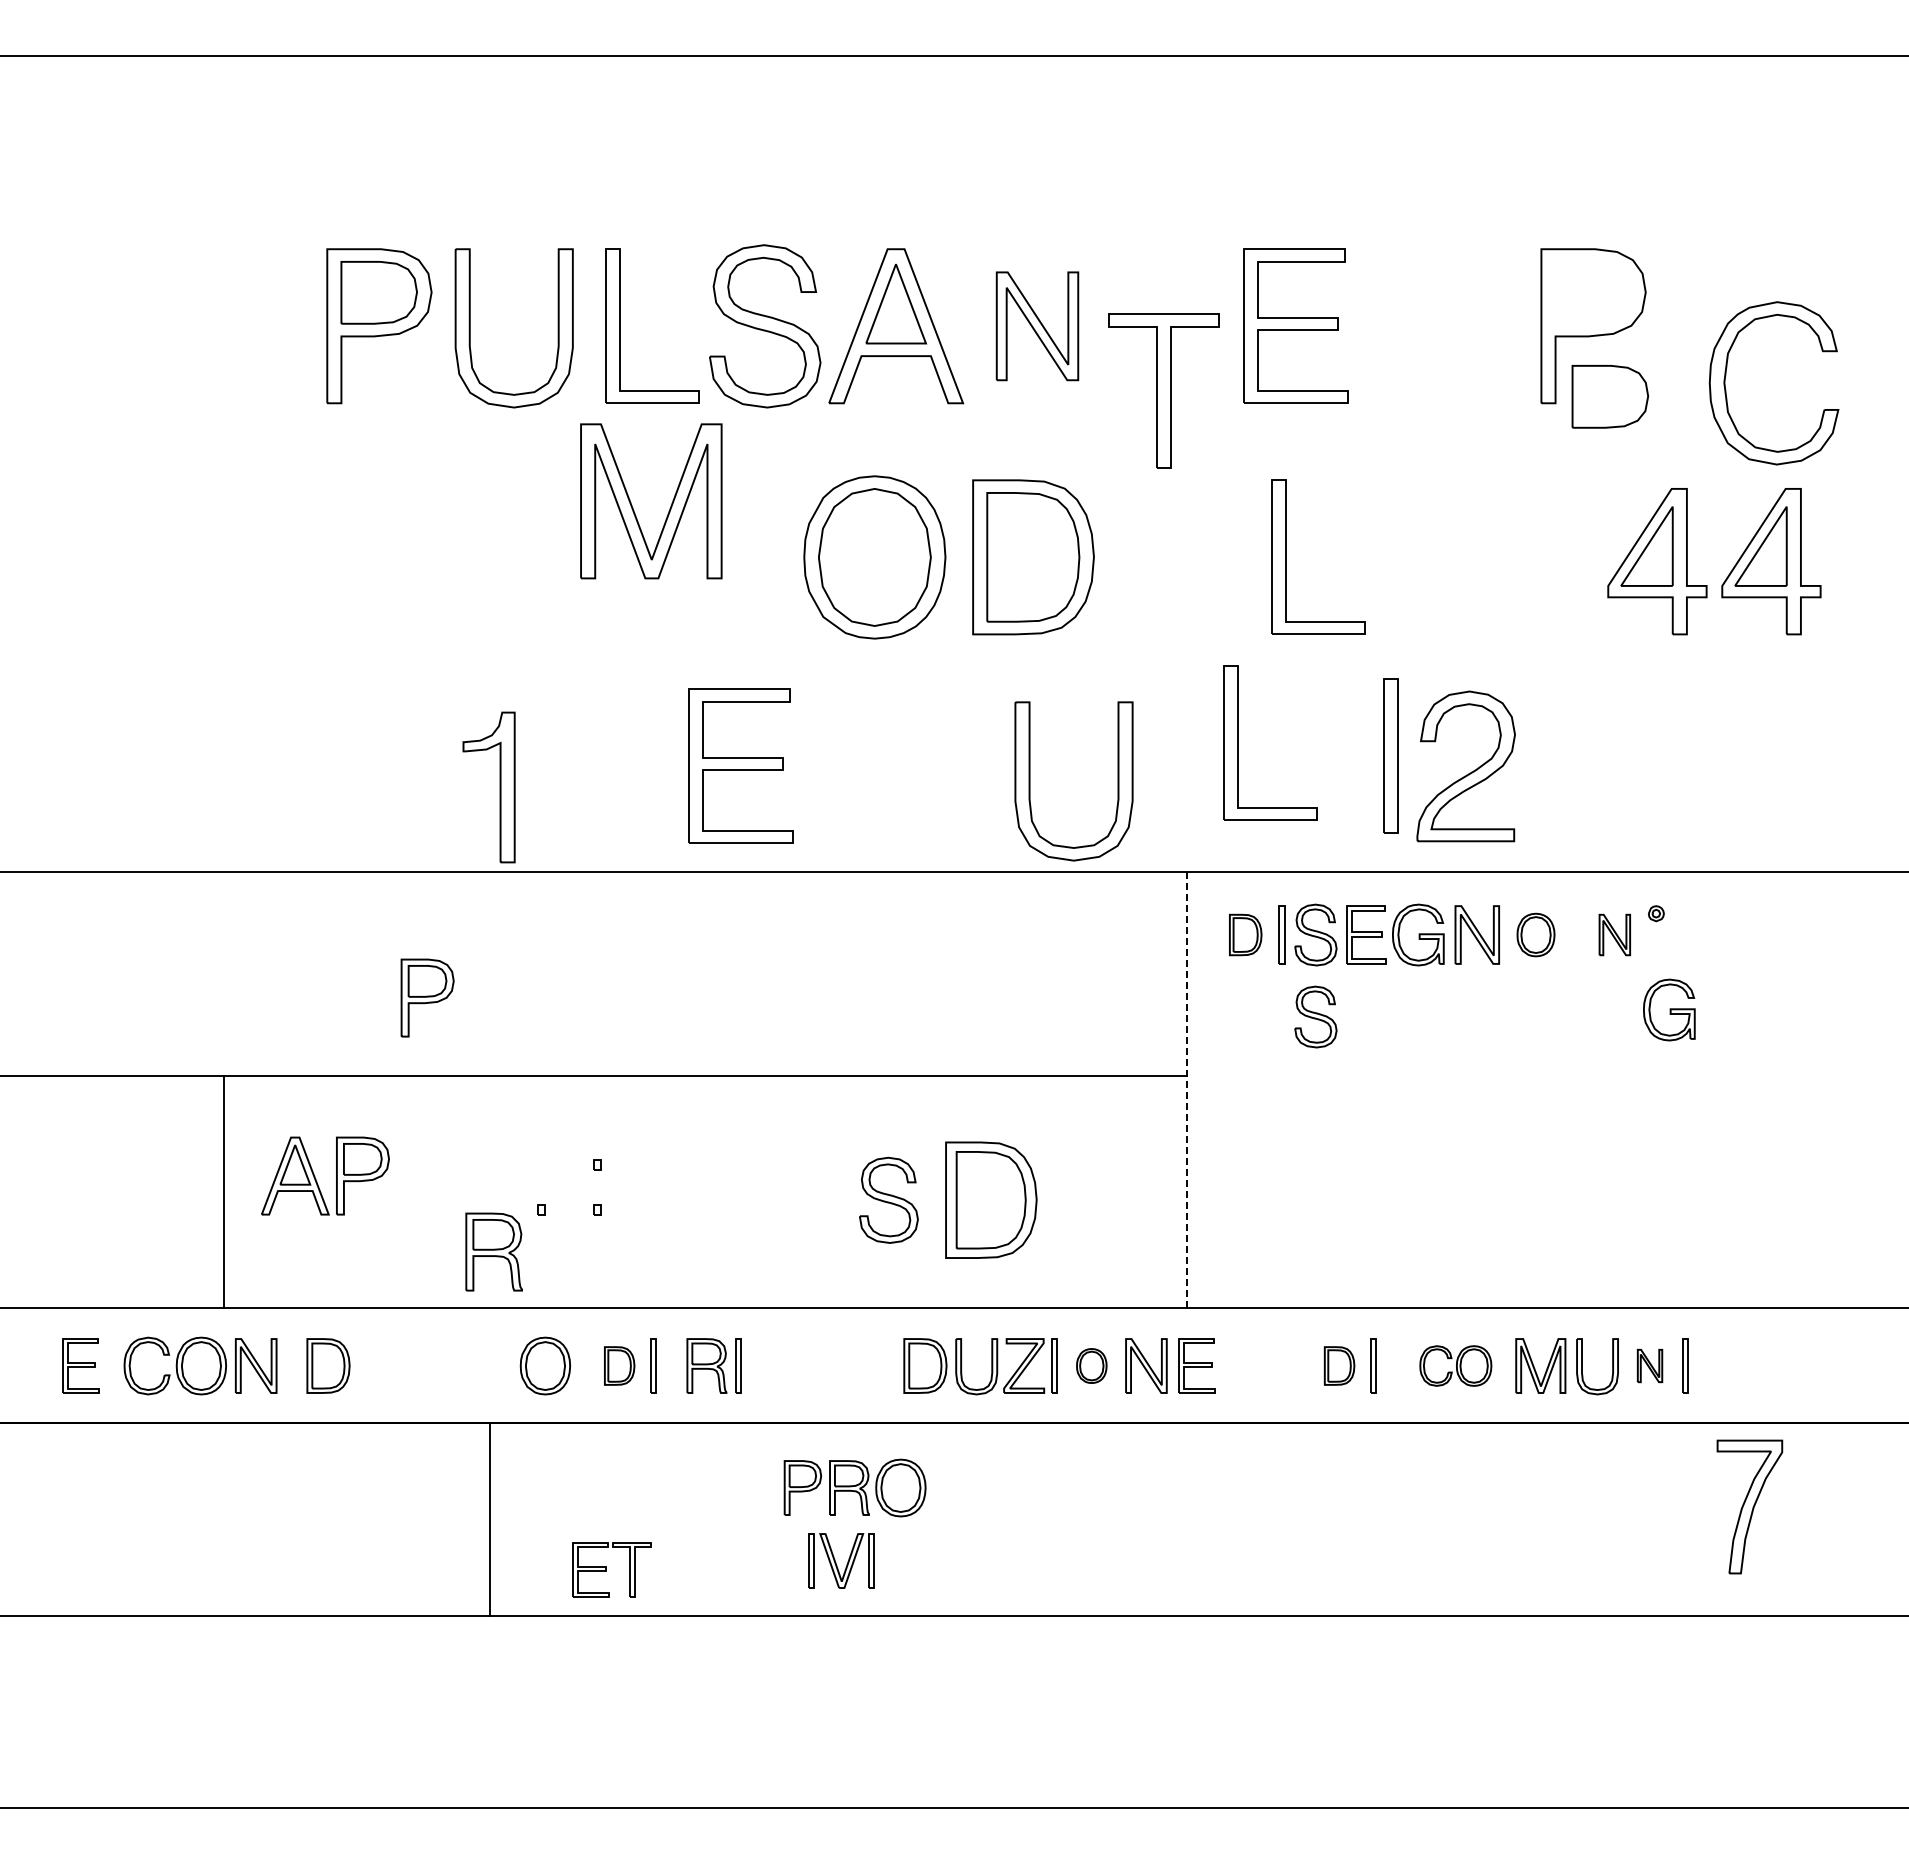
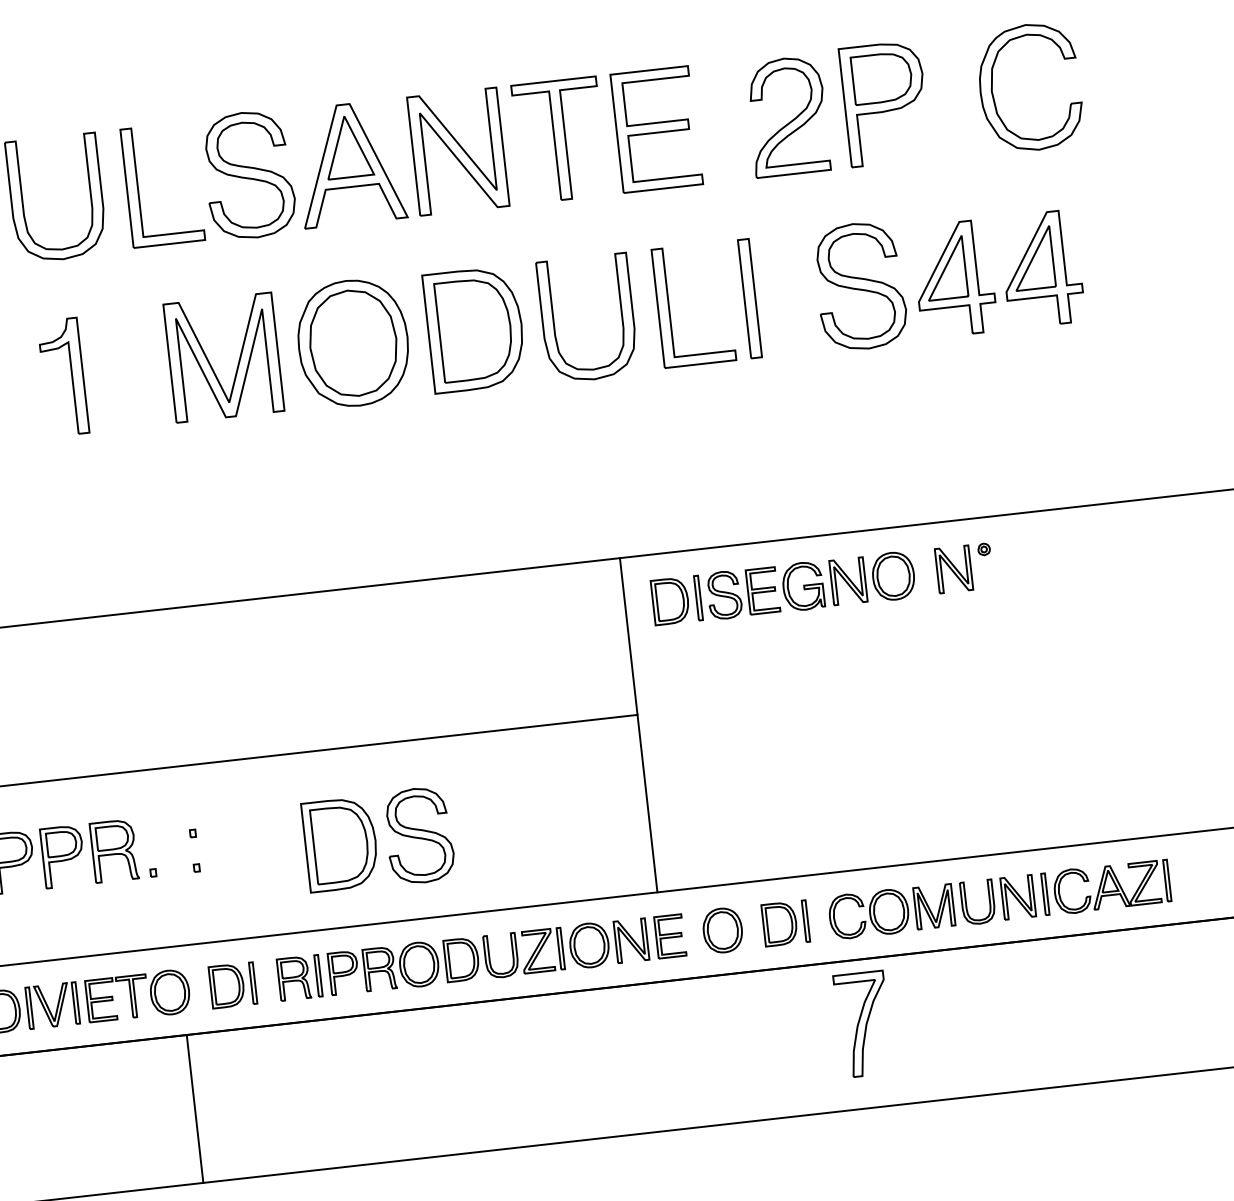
part: (1037, 326) -> (458, 151), size x1.43
part: (1726, 389) -> (994, 96), moved
part: (1163, 390) -> (559, 139), moved
part: (1610, 396) -> (882, 77), moved
part: (633, 507) -> (210, 363), moved
part: (1535, 557) -> (860, 286), added
part: (1238, 742) -> (648, 454), removed
part: (1390, 755) -> (749, 298), moved
part: (740, 765) -> (268, 514), removed
part: (1468, 773) -> (790, 121), moved
part: (1030, 781) -> (554, 322), moved
part: (499, 787) -> (71, 376), moved
part: (1245, 934) -> (670, 600), size x1.43
part: (1535, 934) -> (893, 575), size x1.43
part: (1614, 934) -> (953, 569), size x1.43
part: (427, 997) -> (63, 856), moved
part: (1669, 1009) -> (1002, 621), removed
part: (1315, 1016) -> (731, 657), removed
line: (1186, 1089) -> (638, 724), dashed -> solid
part: (991, 1199) -> (340, 843), moved
part: (888, 1200) -> (419, 835), size x1.43
part: (493, 1251) -> (113, 850), moved
part: (619, 1365) -> (226, 985), size x1.43
part: (1091, 1365) -> (589, 945), size x1.67
part: (1264, 1365) -> (722, 930), added
part: (1339, 1365) -> (779, 923), size x1.43
part: (1455, 1365) -> (868, 913), size x1.43
part: (1649, 1365) -> (1017, 897), size x1.67
part: (1772, 1365) -> (1112, 886), added
part: (854, 1487) -> (383, 968), moved
part: (1749, 1506) -> (863, 1023), moved
line: (489, 1519) -> (194, 1109), moved
part: (841, 1560) -> (52, 1005), moved
part: (611, 1569) -> (117, 998), moved

